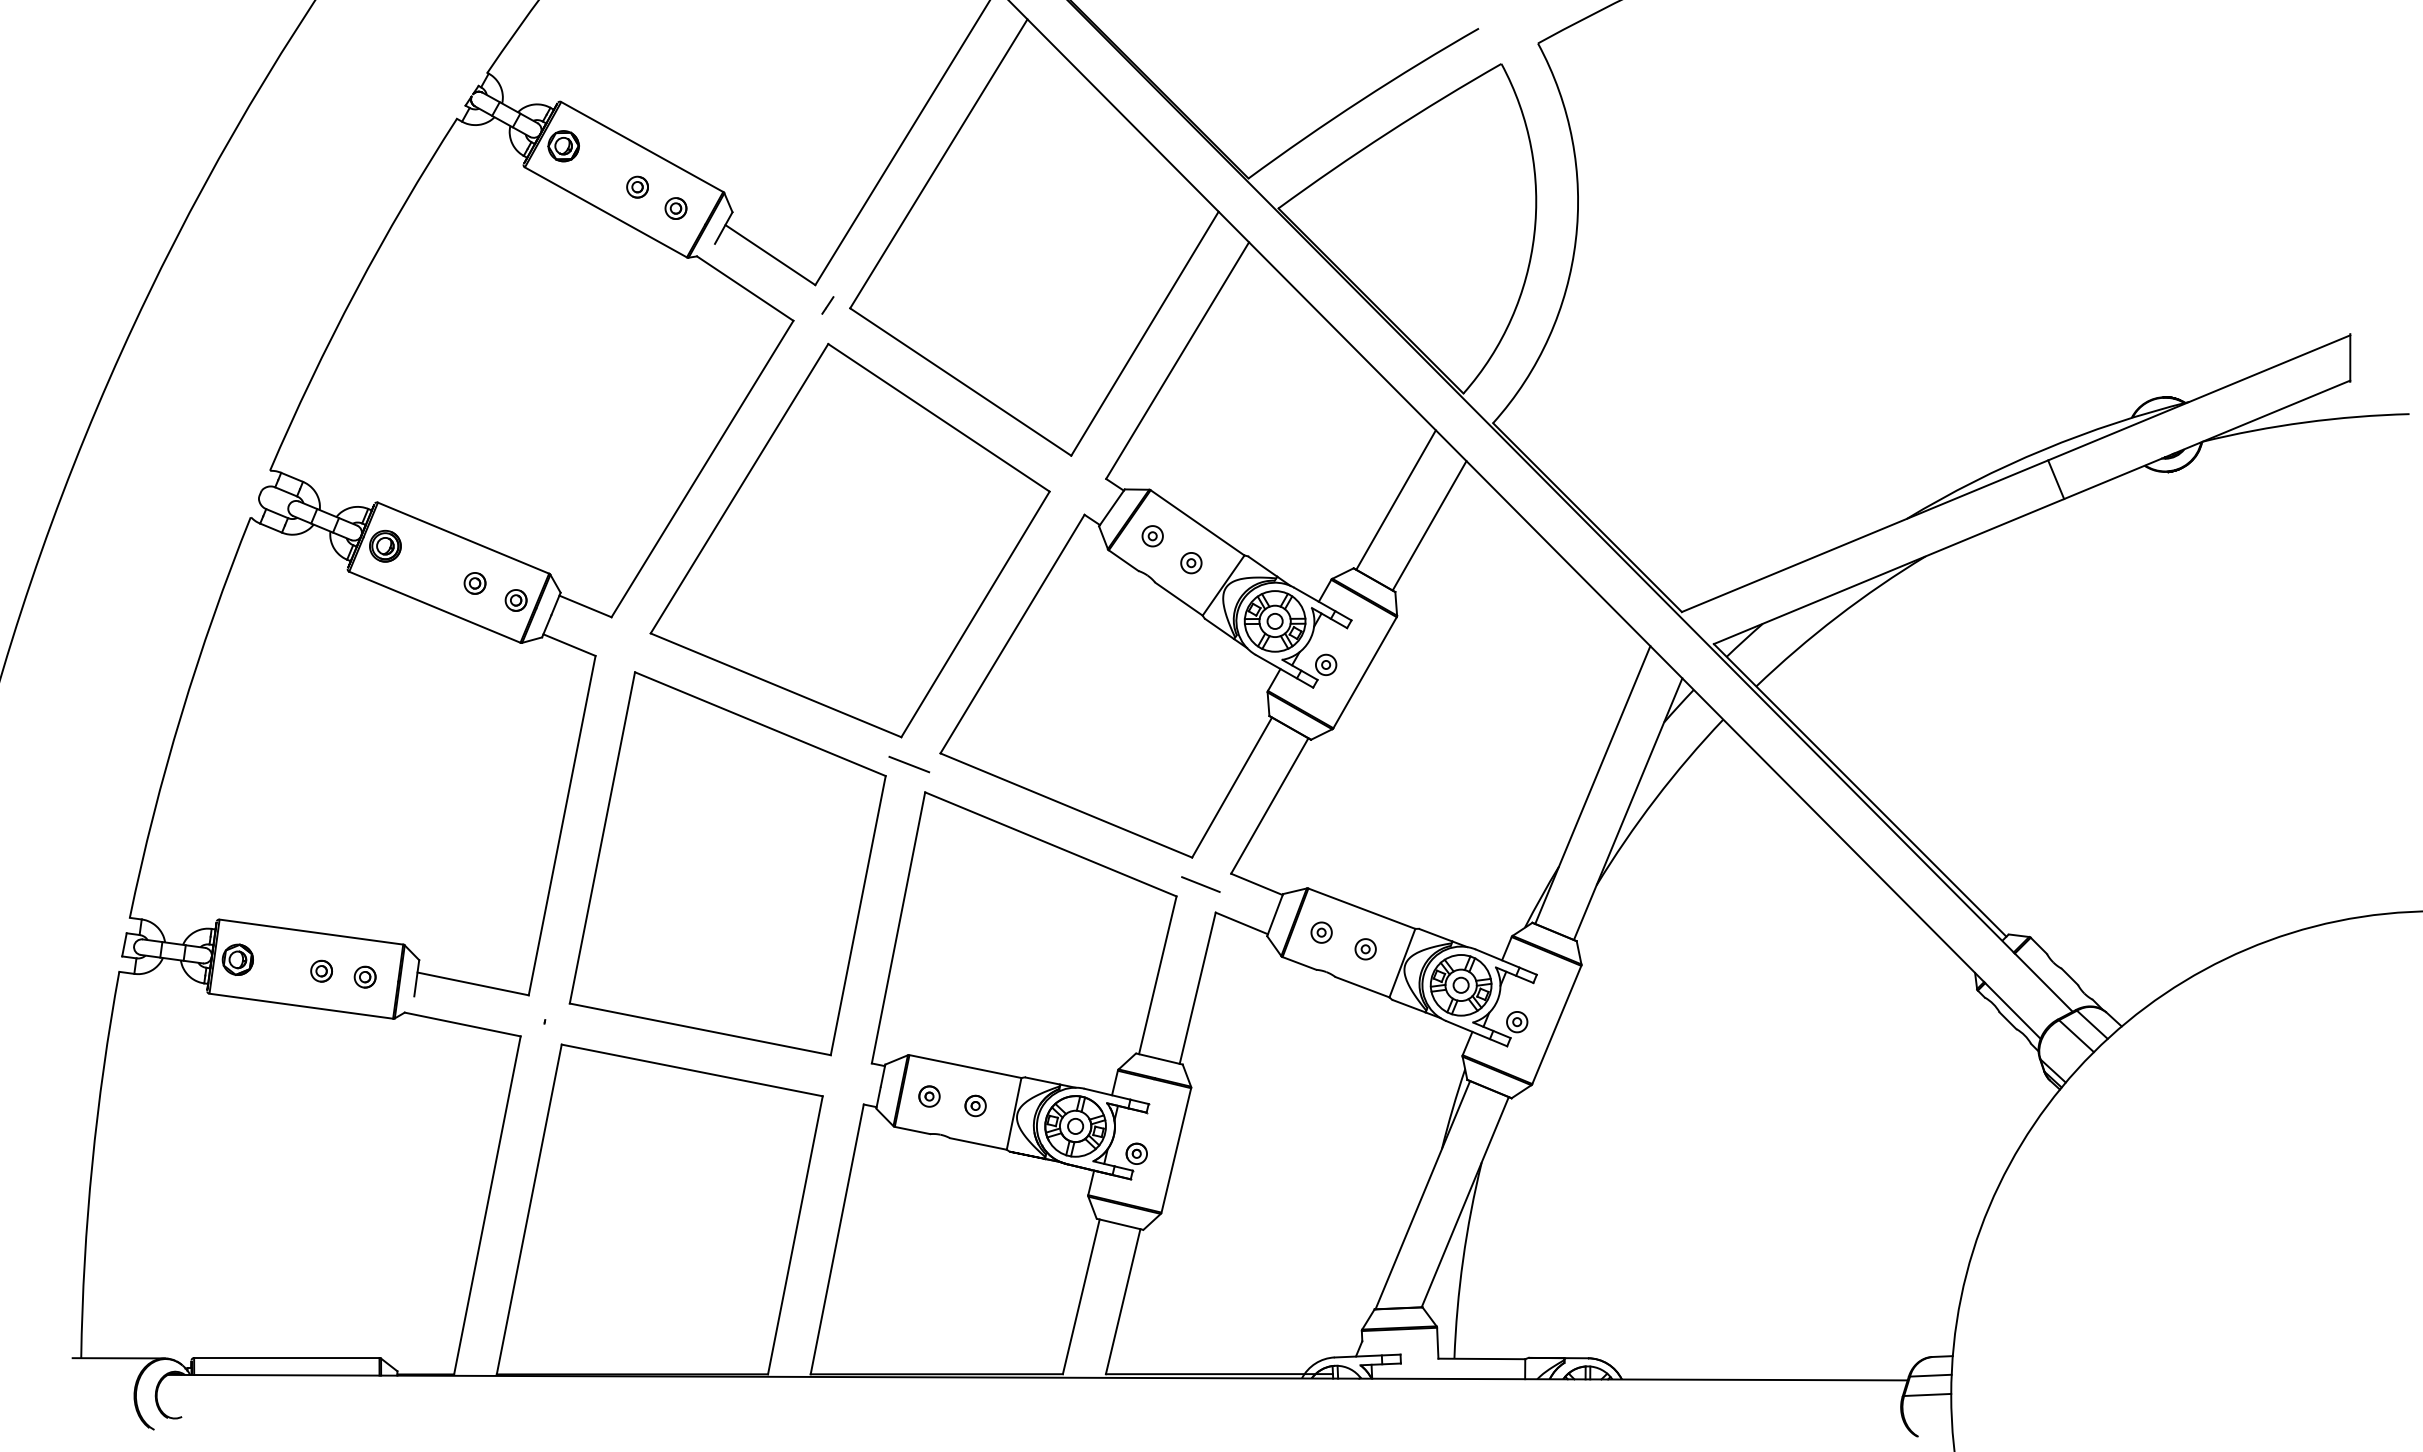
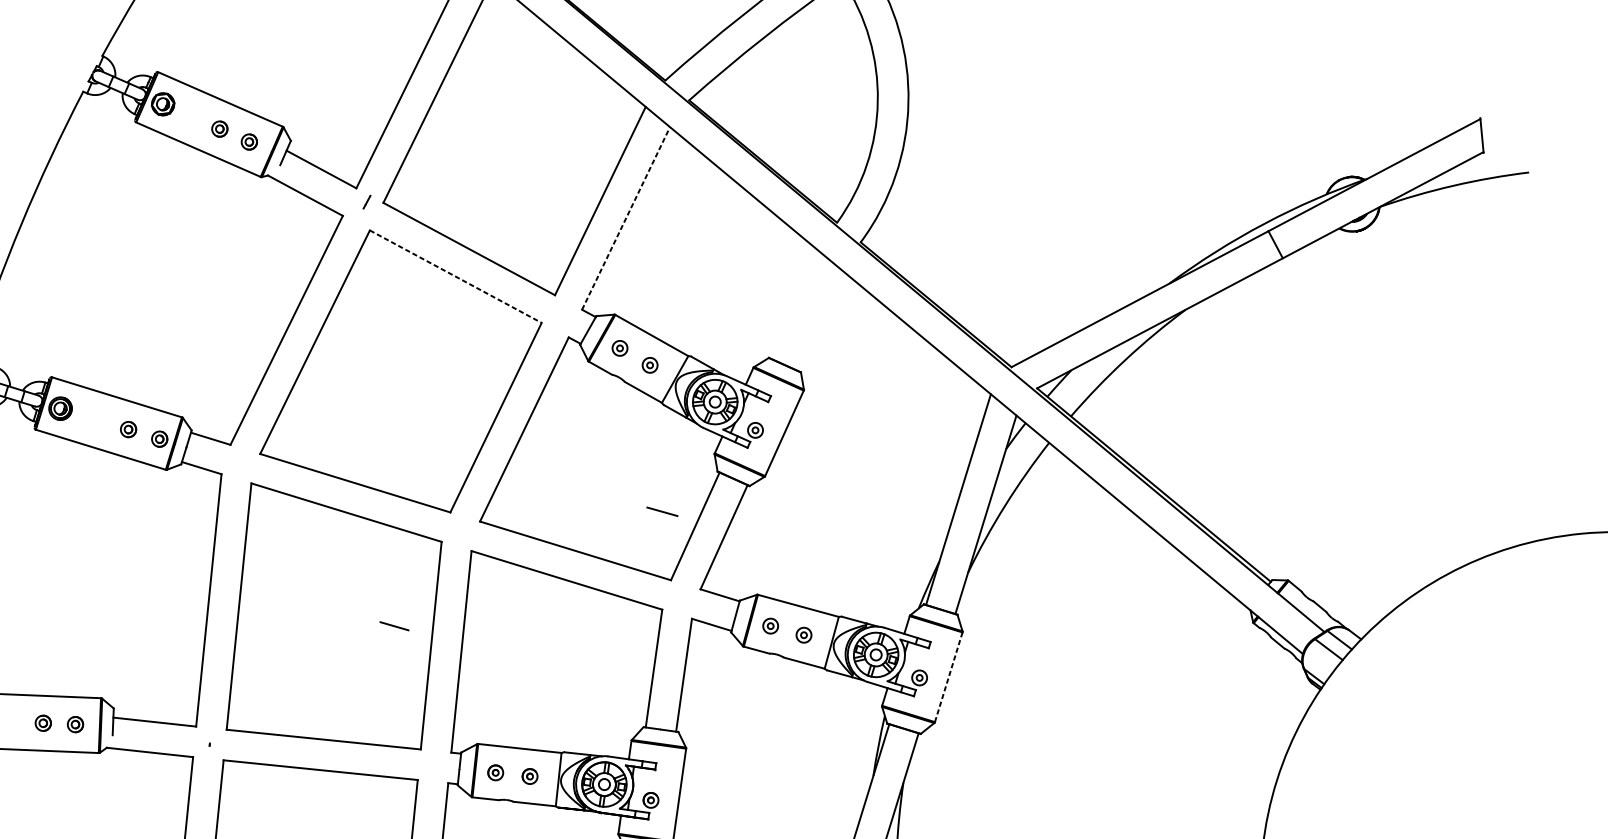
line: (1177, 360) -> (625, 218), solid -> dashed
line: (939, 418) -> (456, 277), solid -> dashed
line: (1395, 499) -> (794, 304), removed
line: (1429, 525) -> (821, 321), removed
line: (909, 764) -> (662, 511), moved
line: (1200, 884) -> (394, 626), moved
line: (1556, 1024) -> (948, 676), solid -> dashed

